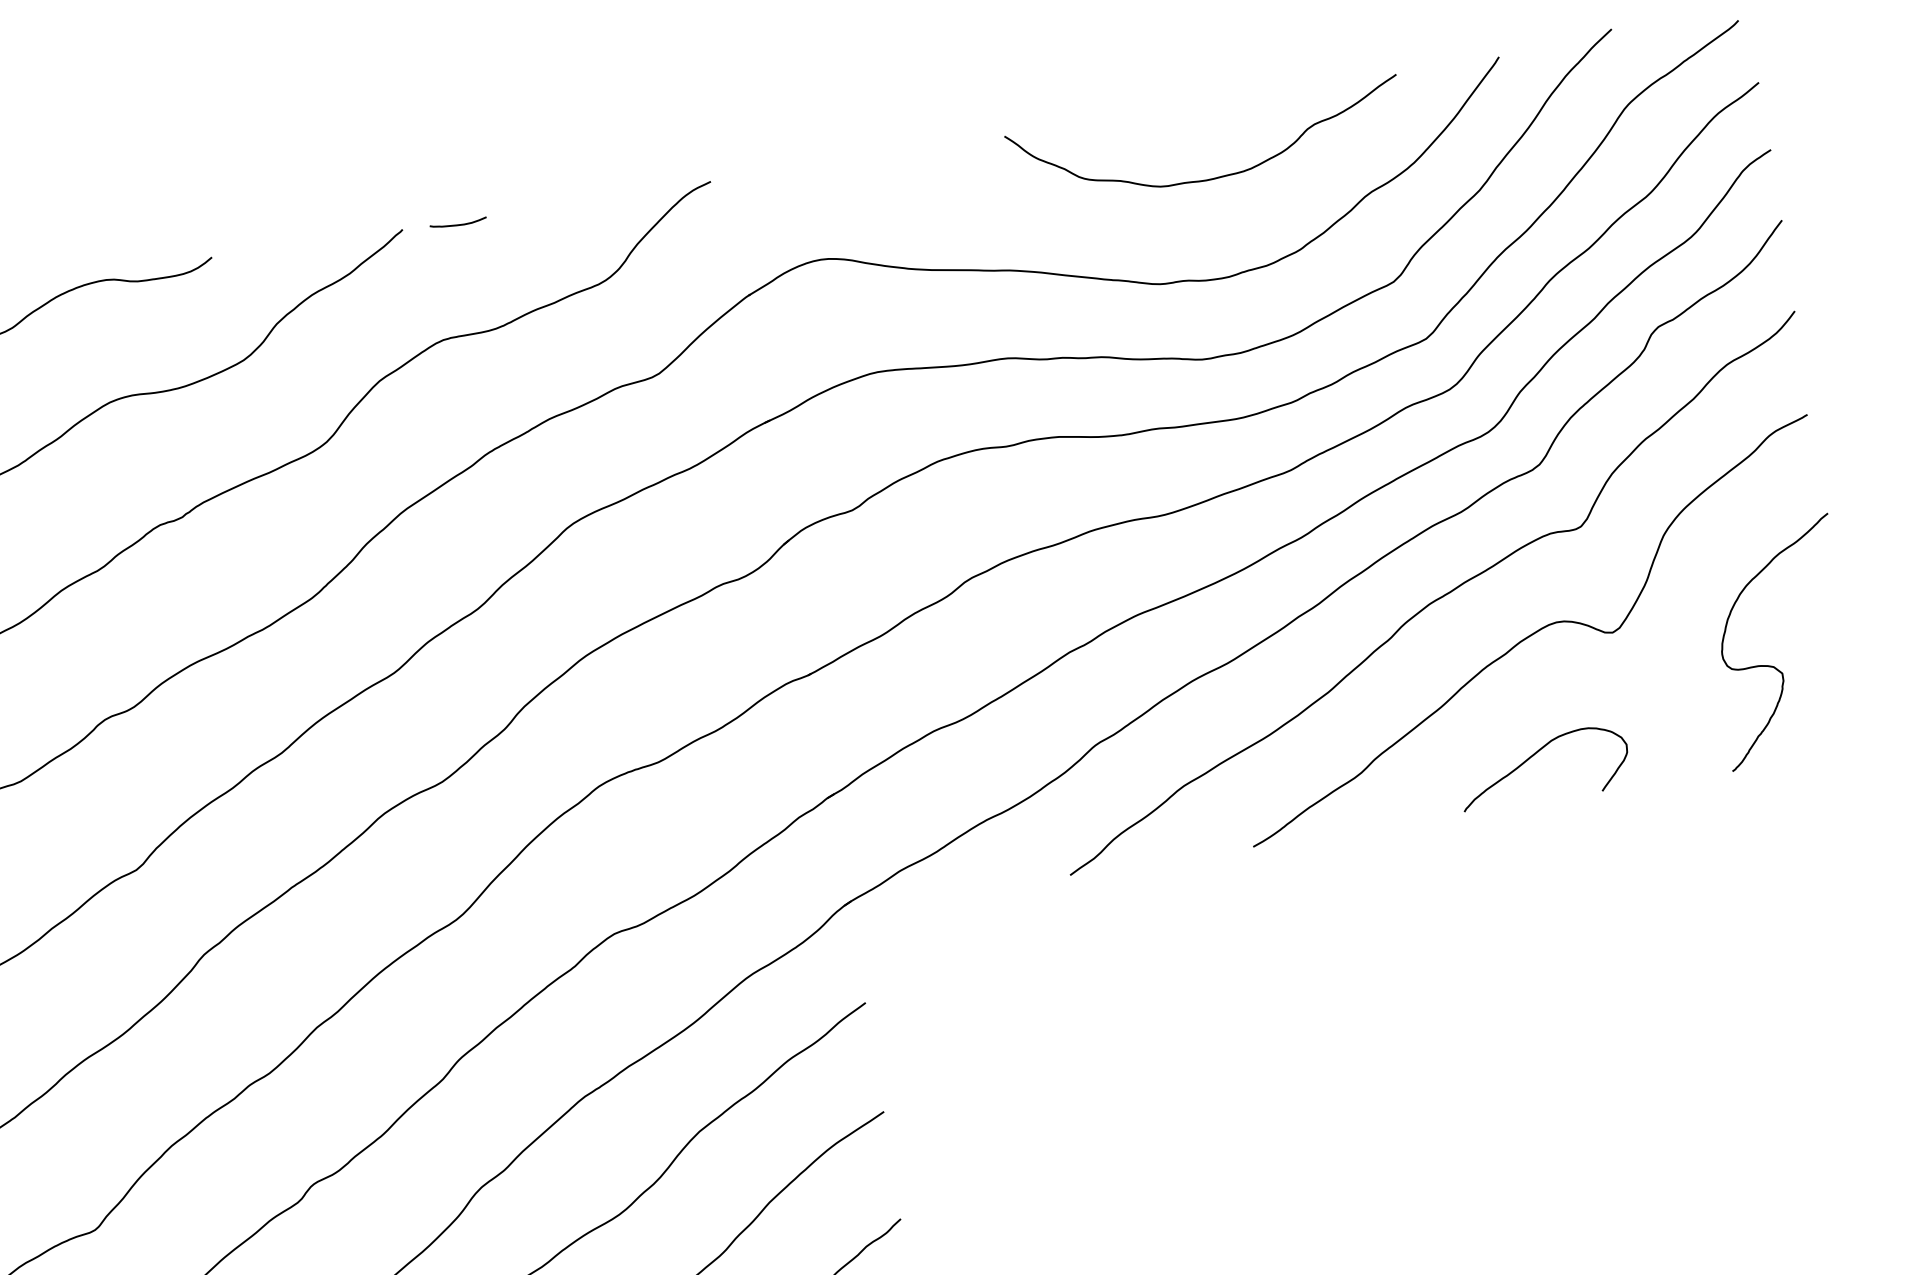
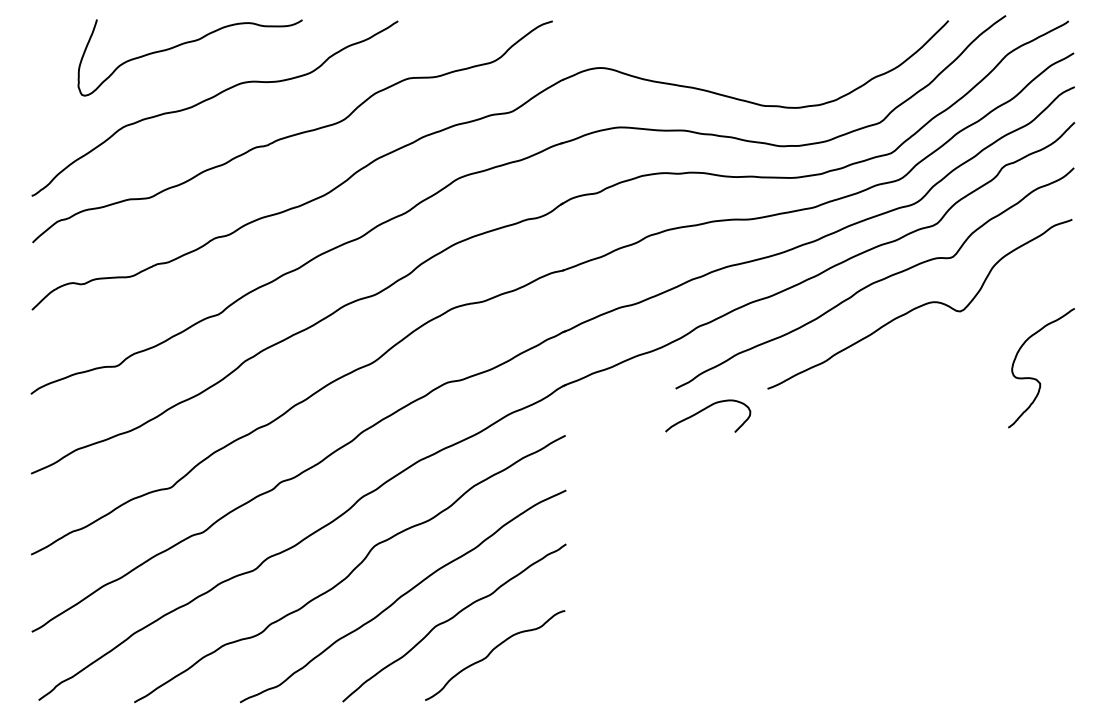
curve: (1211, 177) -> (798, 57), removed
curve: (457, 223) -> (425, 22), removed
curve: (1773, 664) -> (1036, 378), moved
curve: (1534, 757) -> (704, 410), moved

